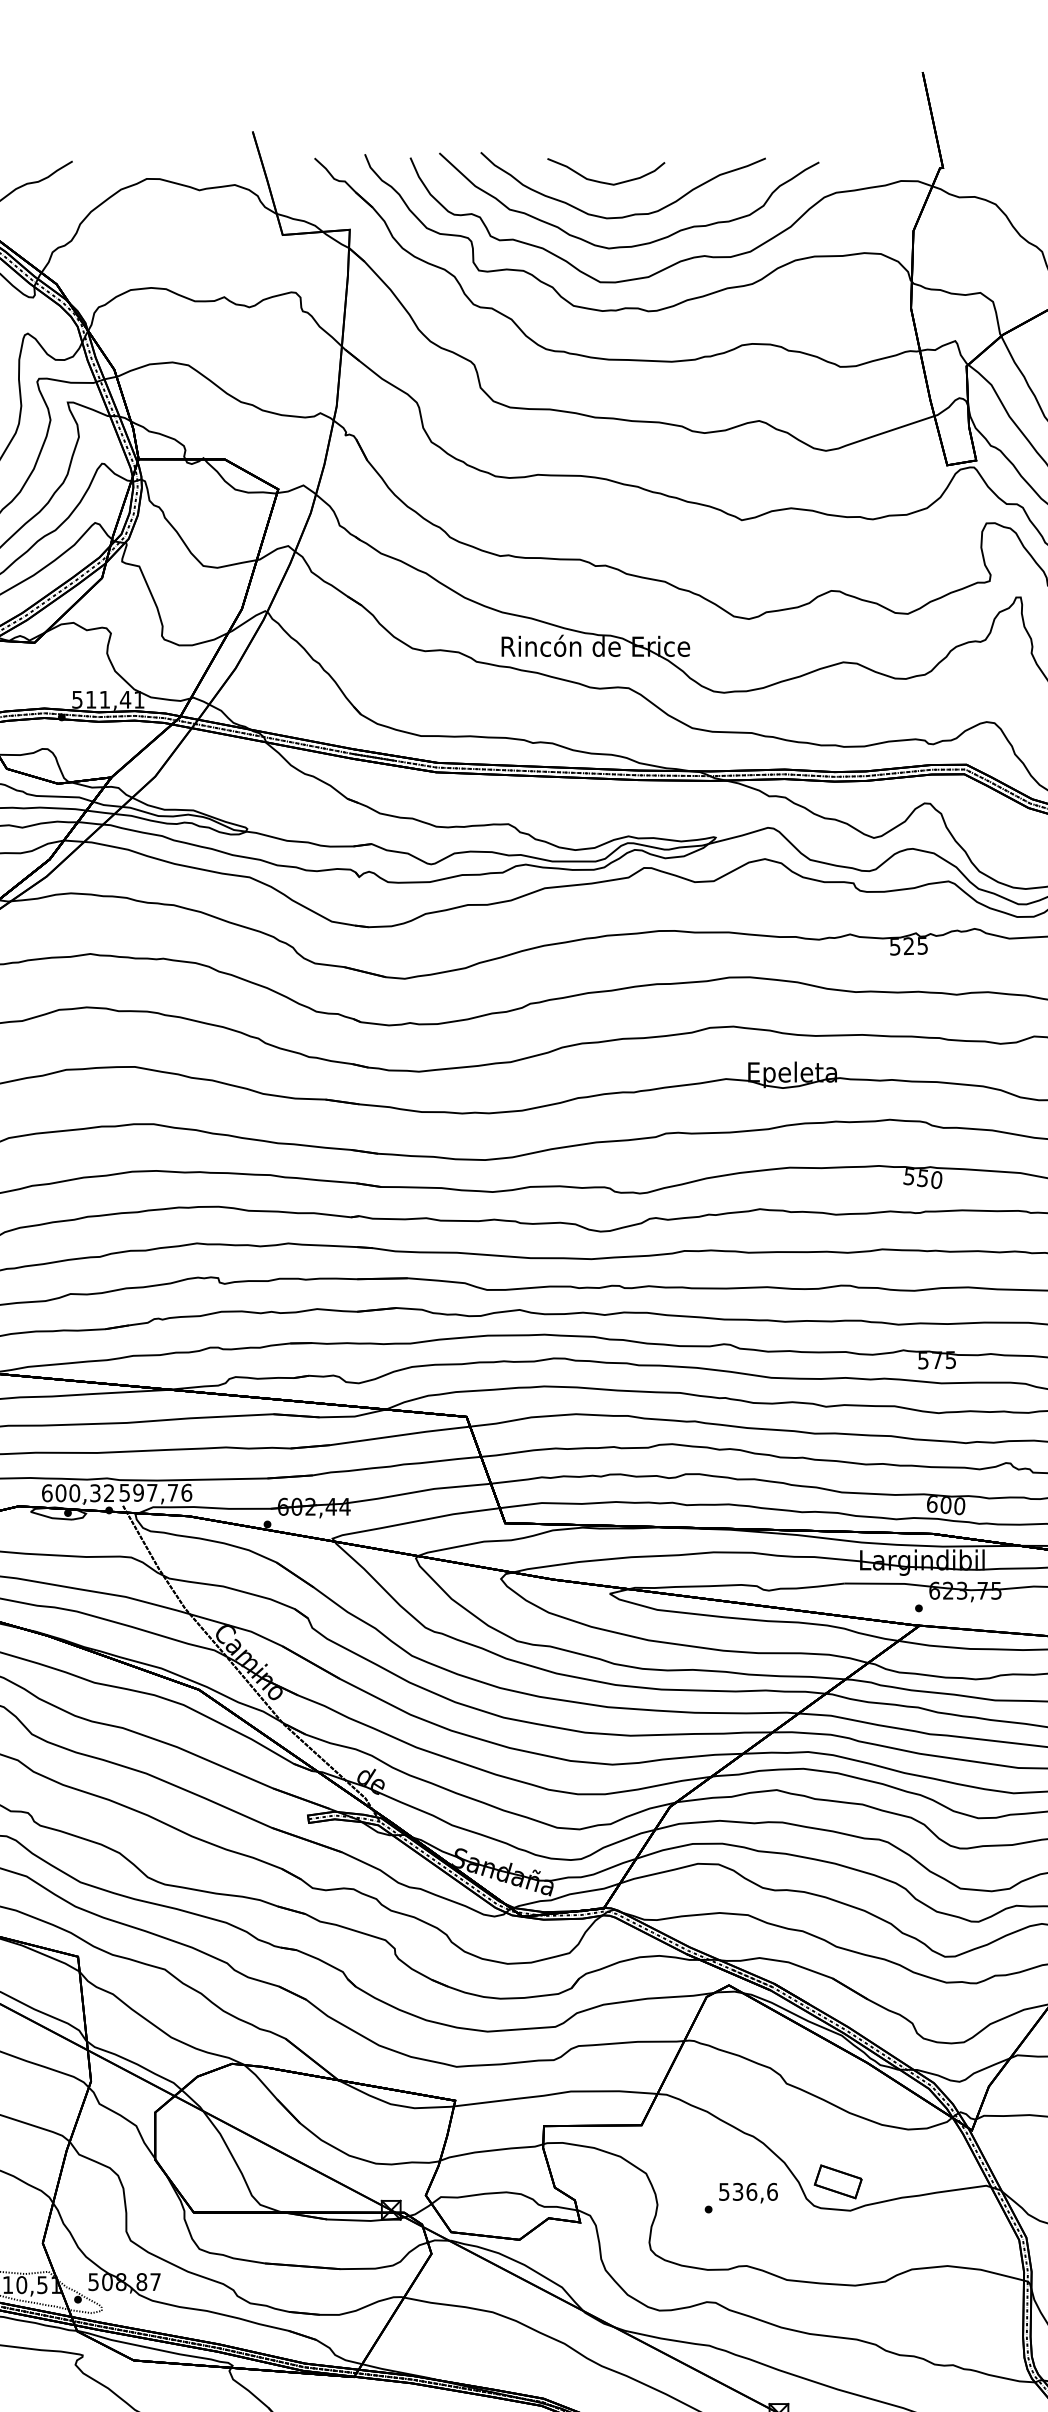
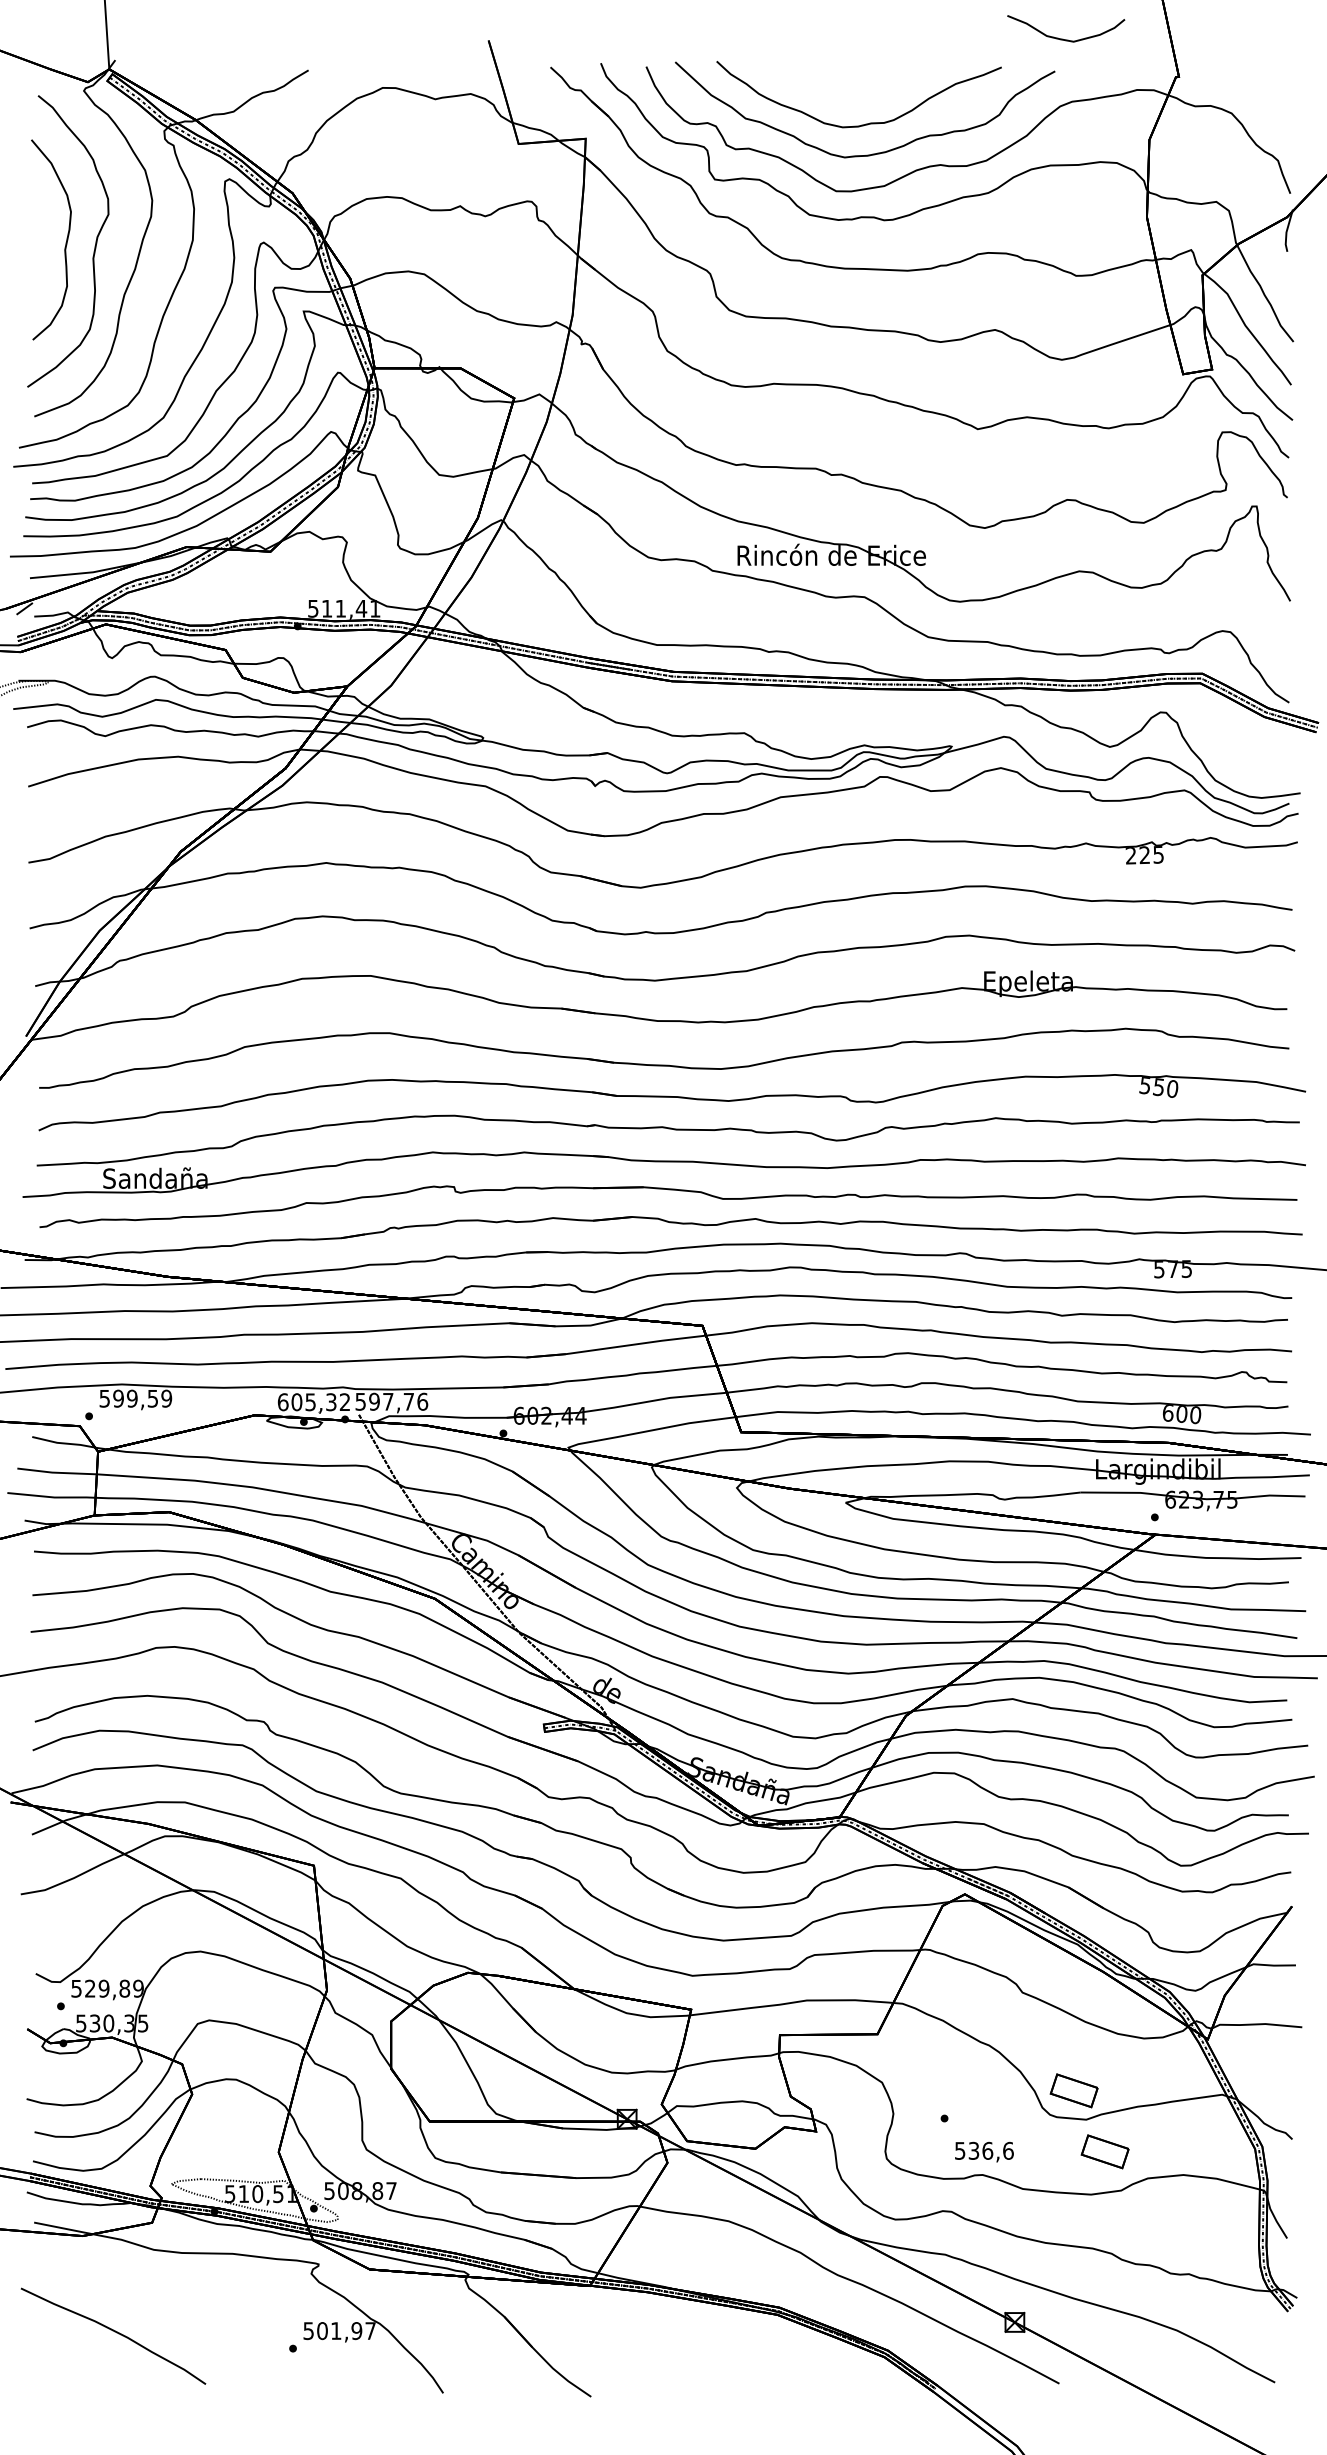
curve: (603, 181) -> (1063, 38), moved
text: (894, 946) -> (1130, 855), 525 -> 225
text: (74, 1493) -> (310, 1402), 600,32 -> 605,32
text: (748, 2192) -> (984, 2151), moved
part: (868, 2242) -> (1104, 2151), added

